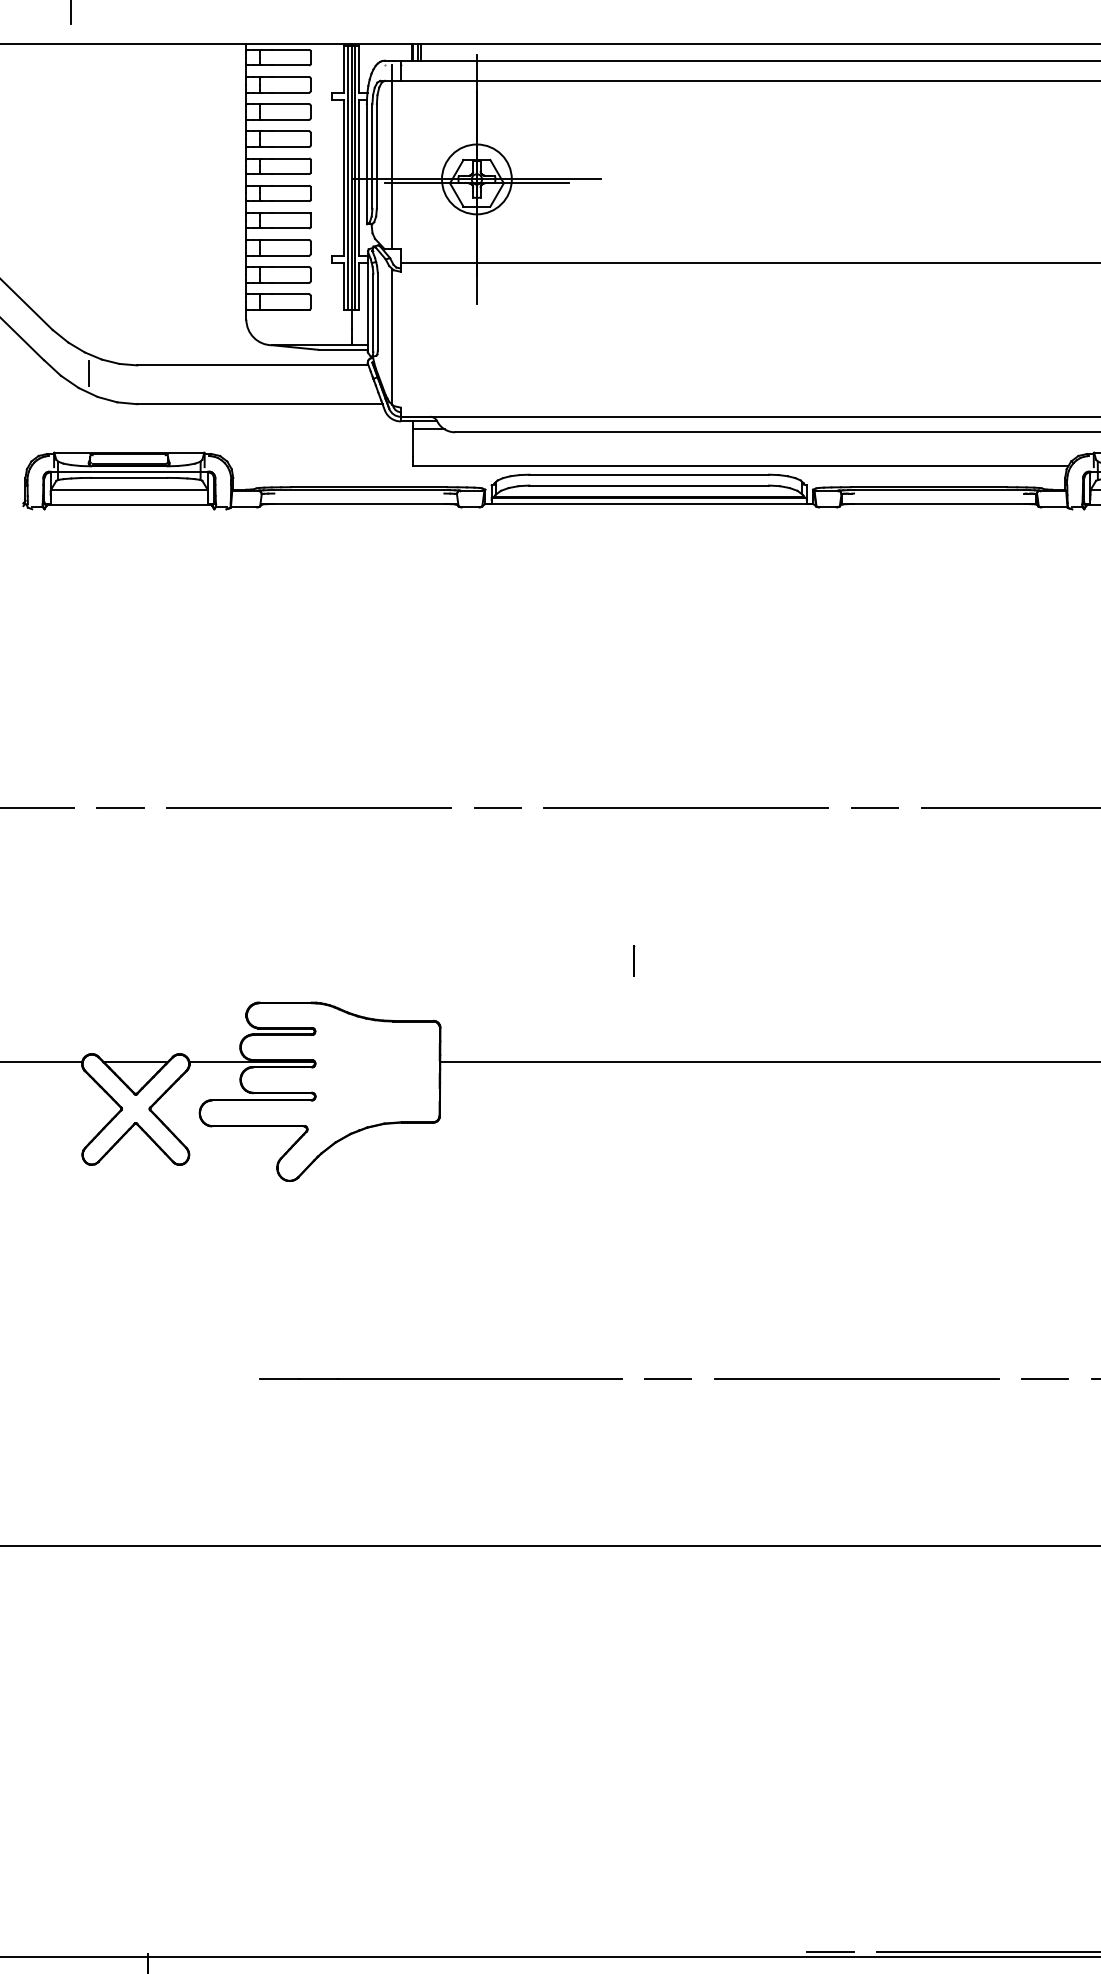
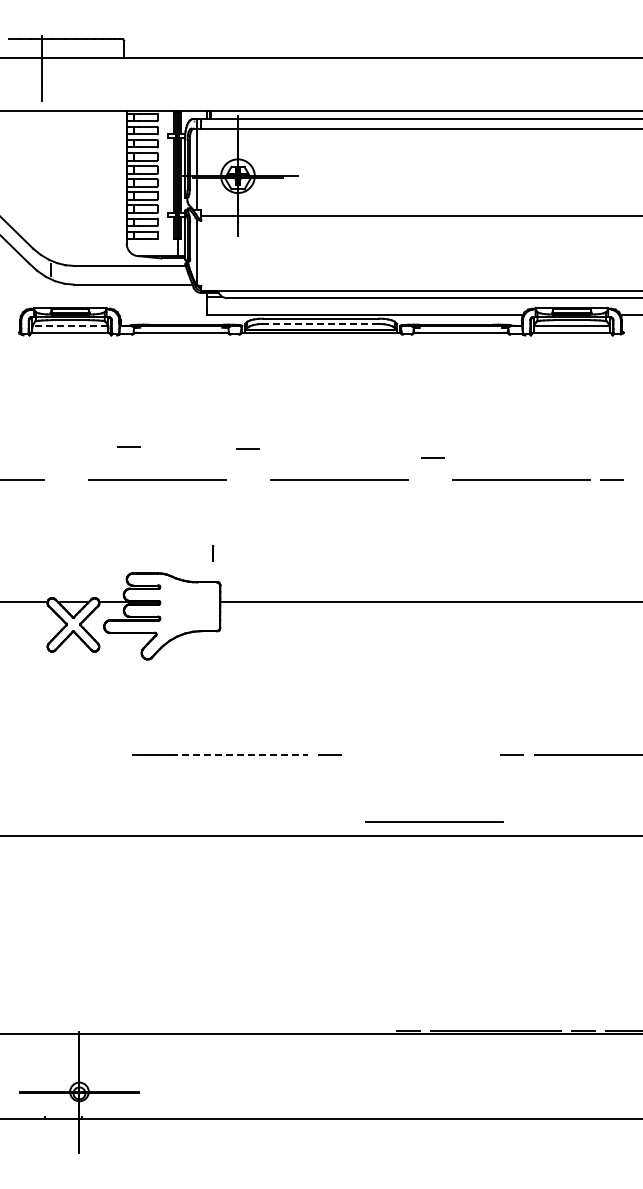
line: (650, 484) -> (321, 323), solid -> dashed
line: (129, 490) -> (70, 326), solid -> dashed
line: (119, 808) -> (128, 446), moved
line: (496, 808) -> (247, 448), moved
line: (873, 808) -> (432, 457), moved
line: (635, 961) -> (213, 553), moved
line: (480, 1378) -> (239, 754), solid -> dashed
line: (857, 1378) -> (434, 821), moved

